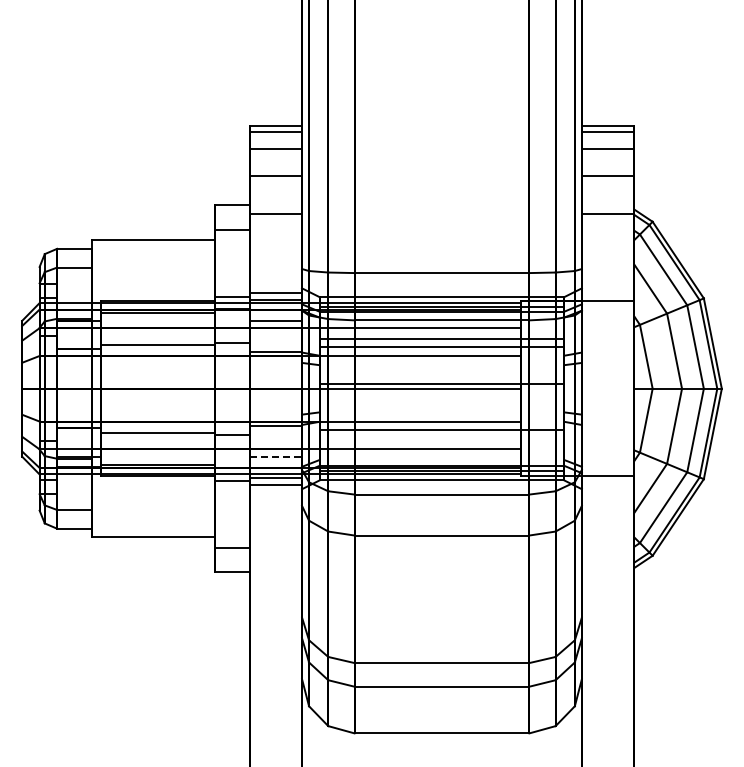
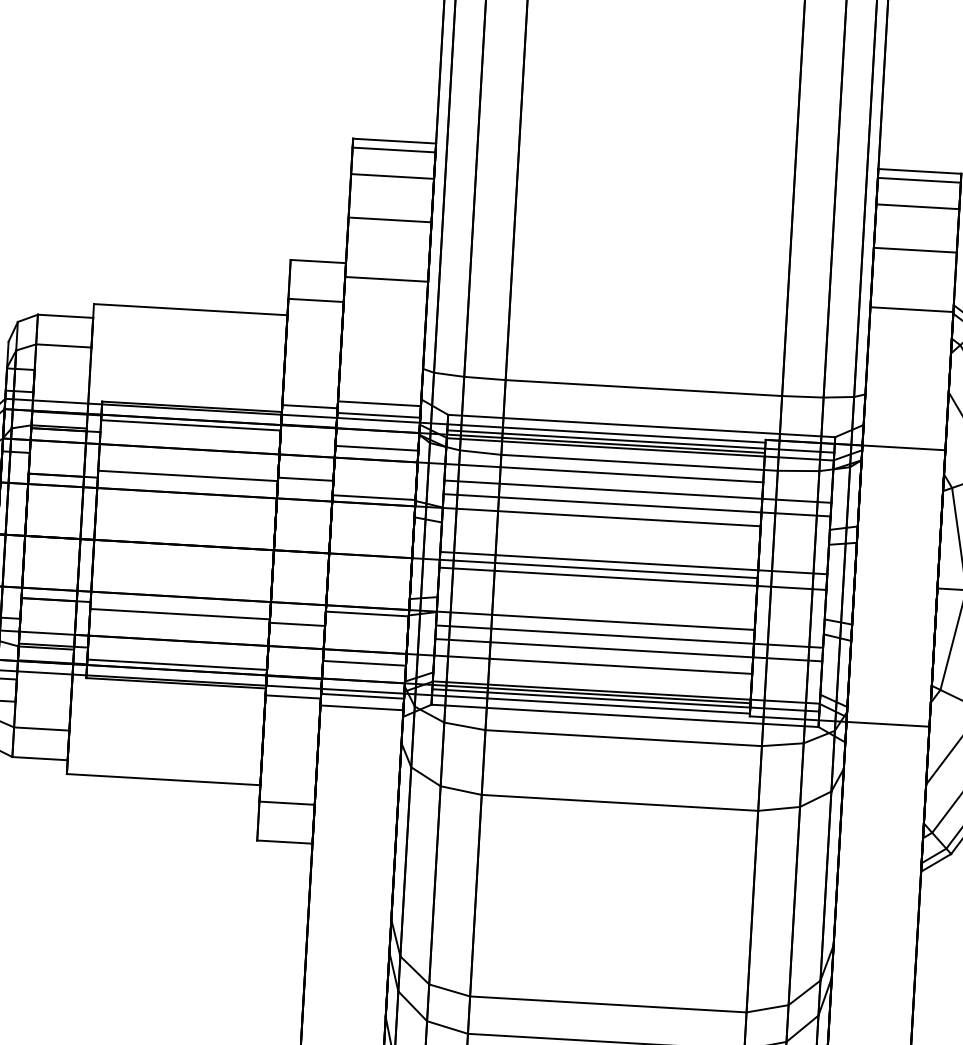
line: (441, 393) -> (632, 578), added
line: (441, 438) -> (628, 649), added
line: (276, 456) -> (365, 662), dashed -> solid

